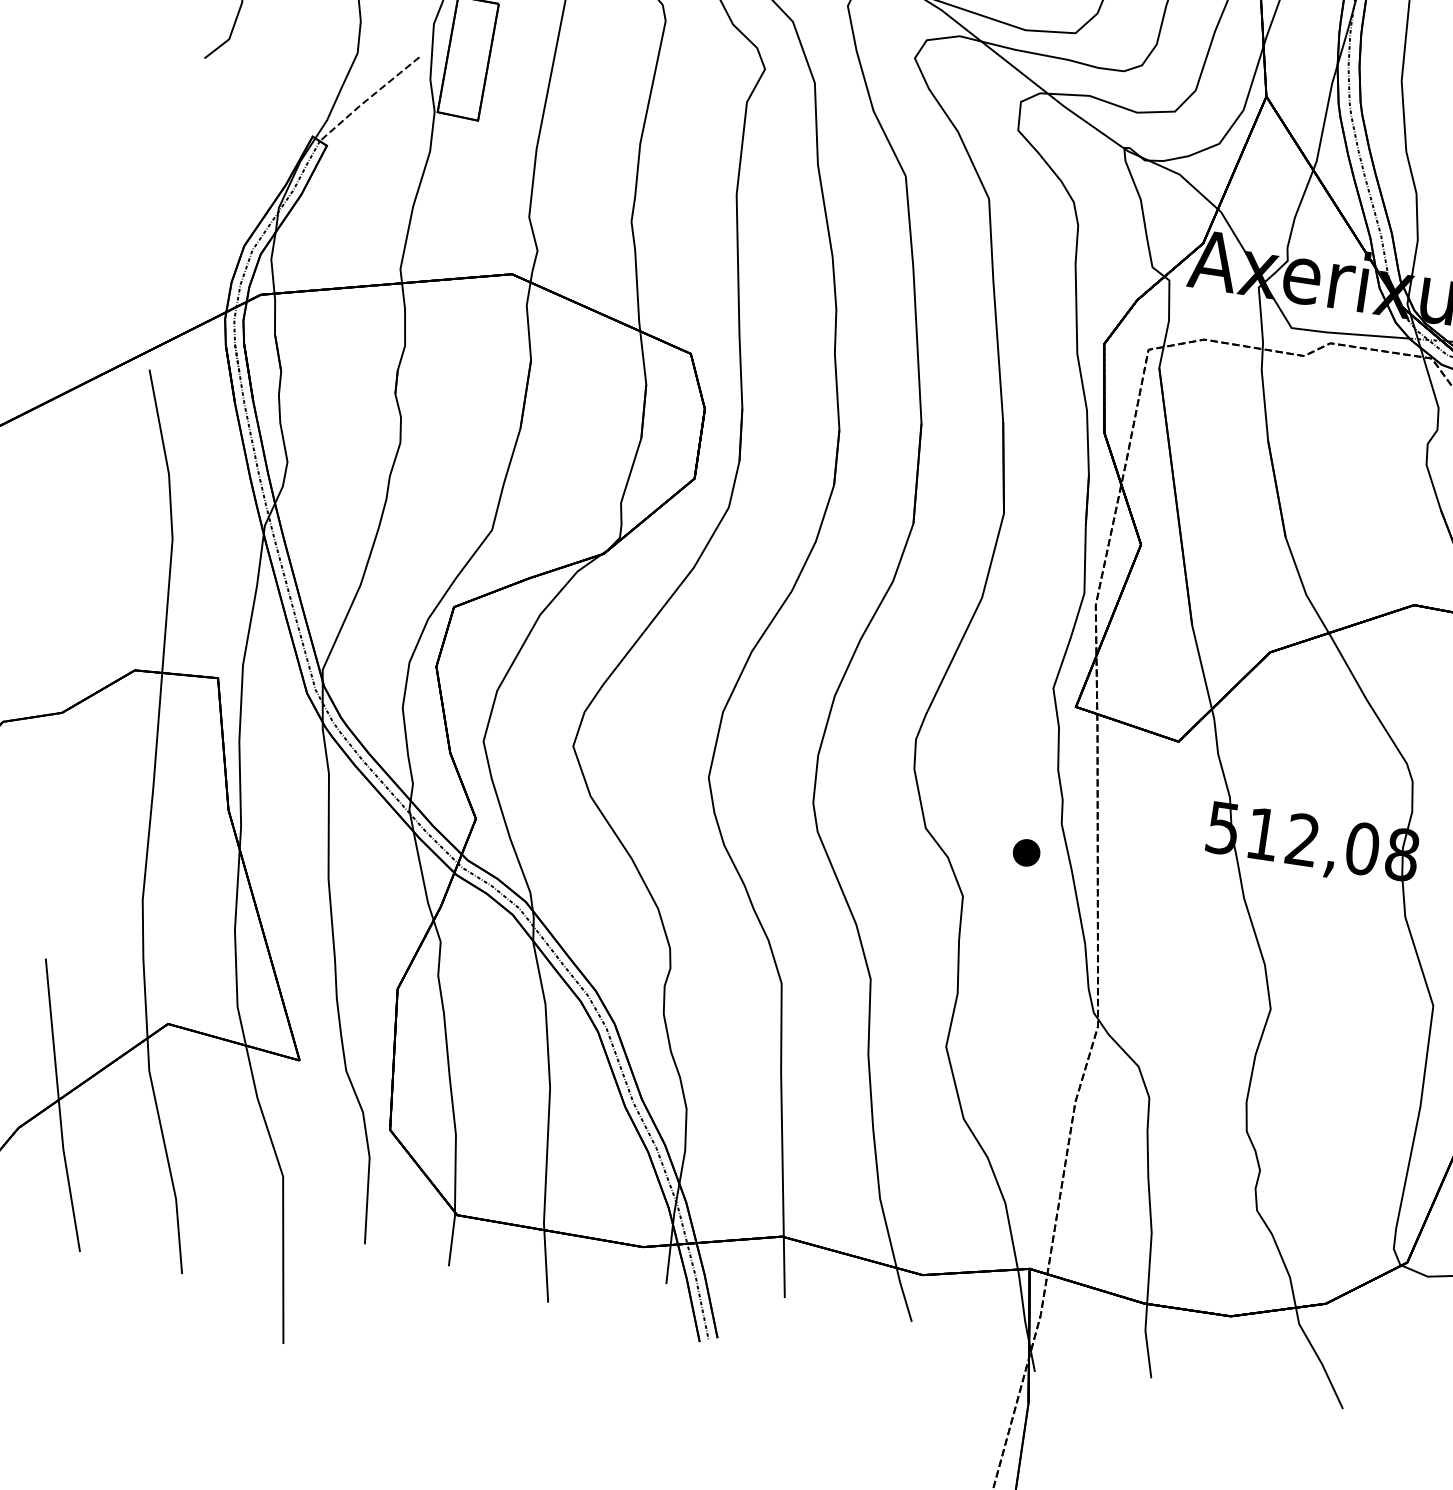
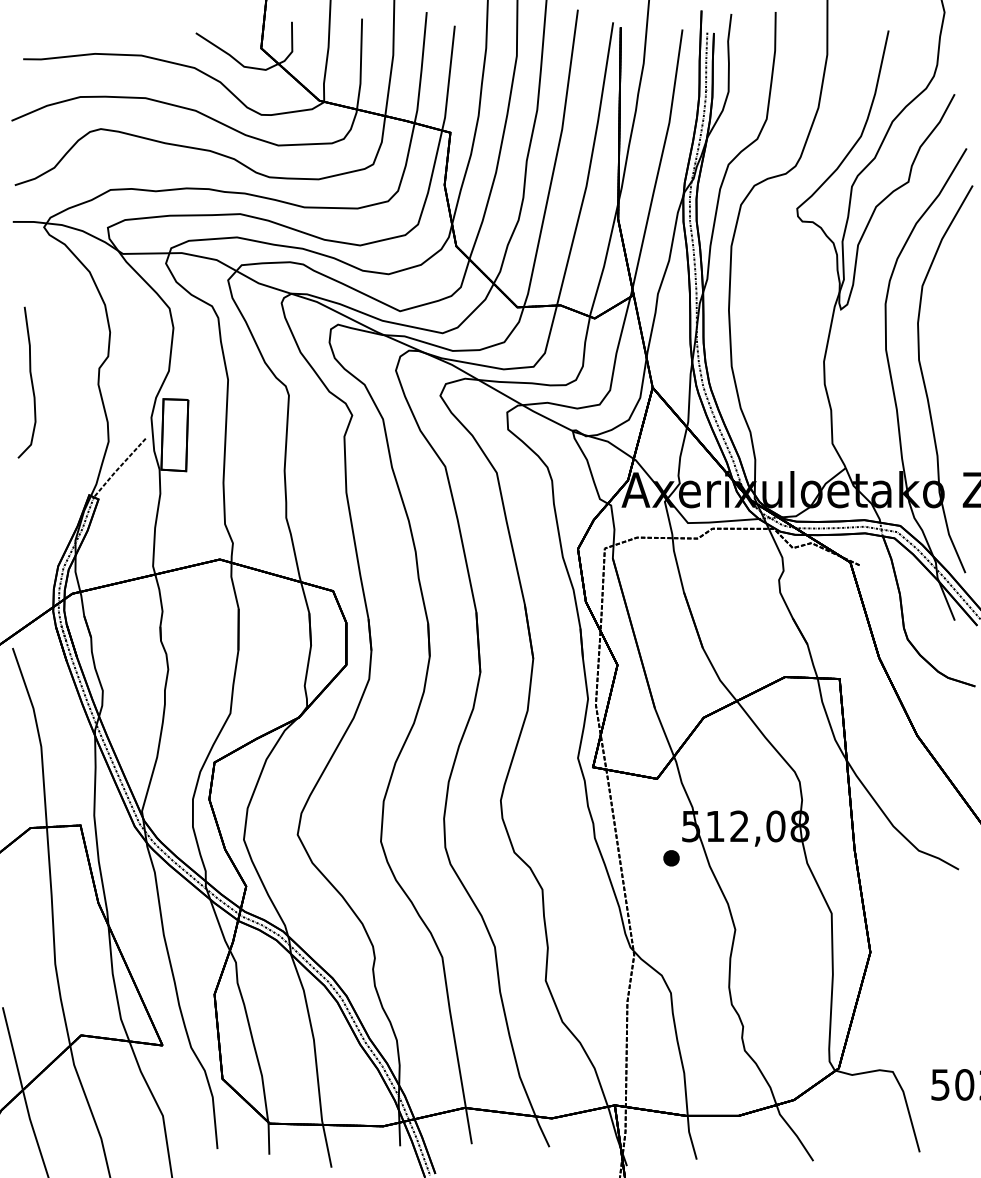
part: (1026, 853) -> (671, 858), moved

